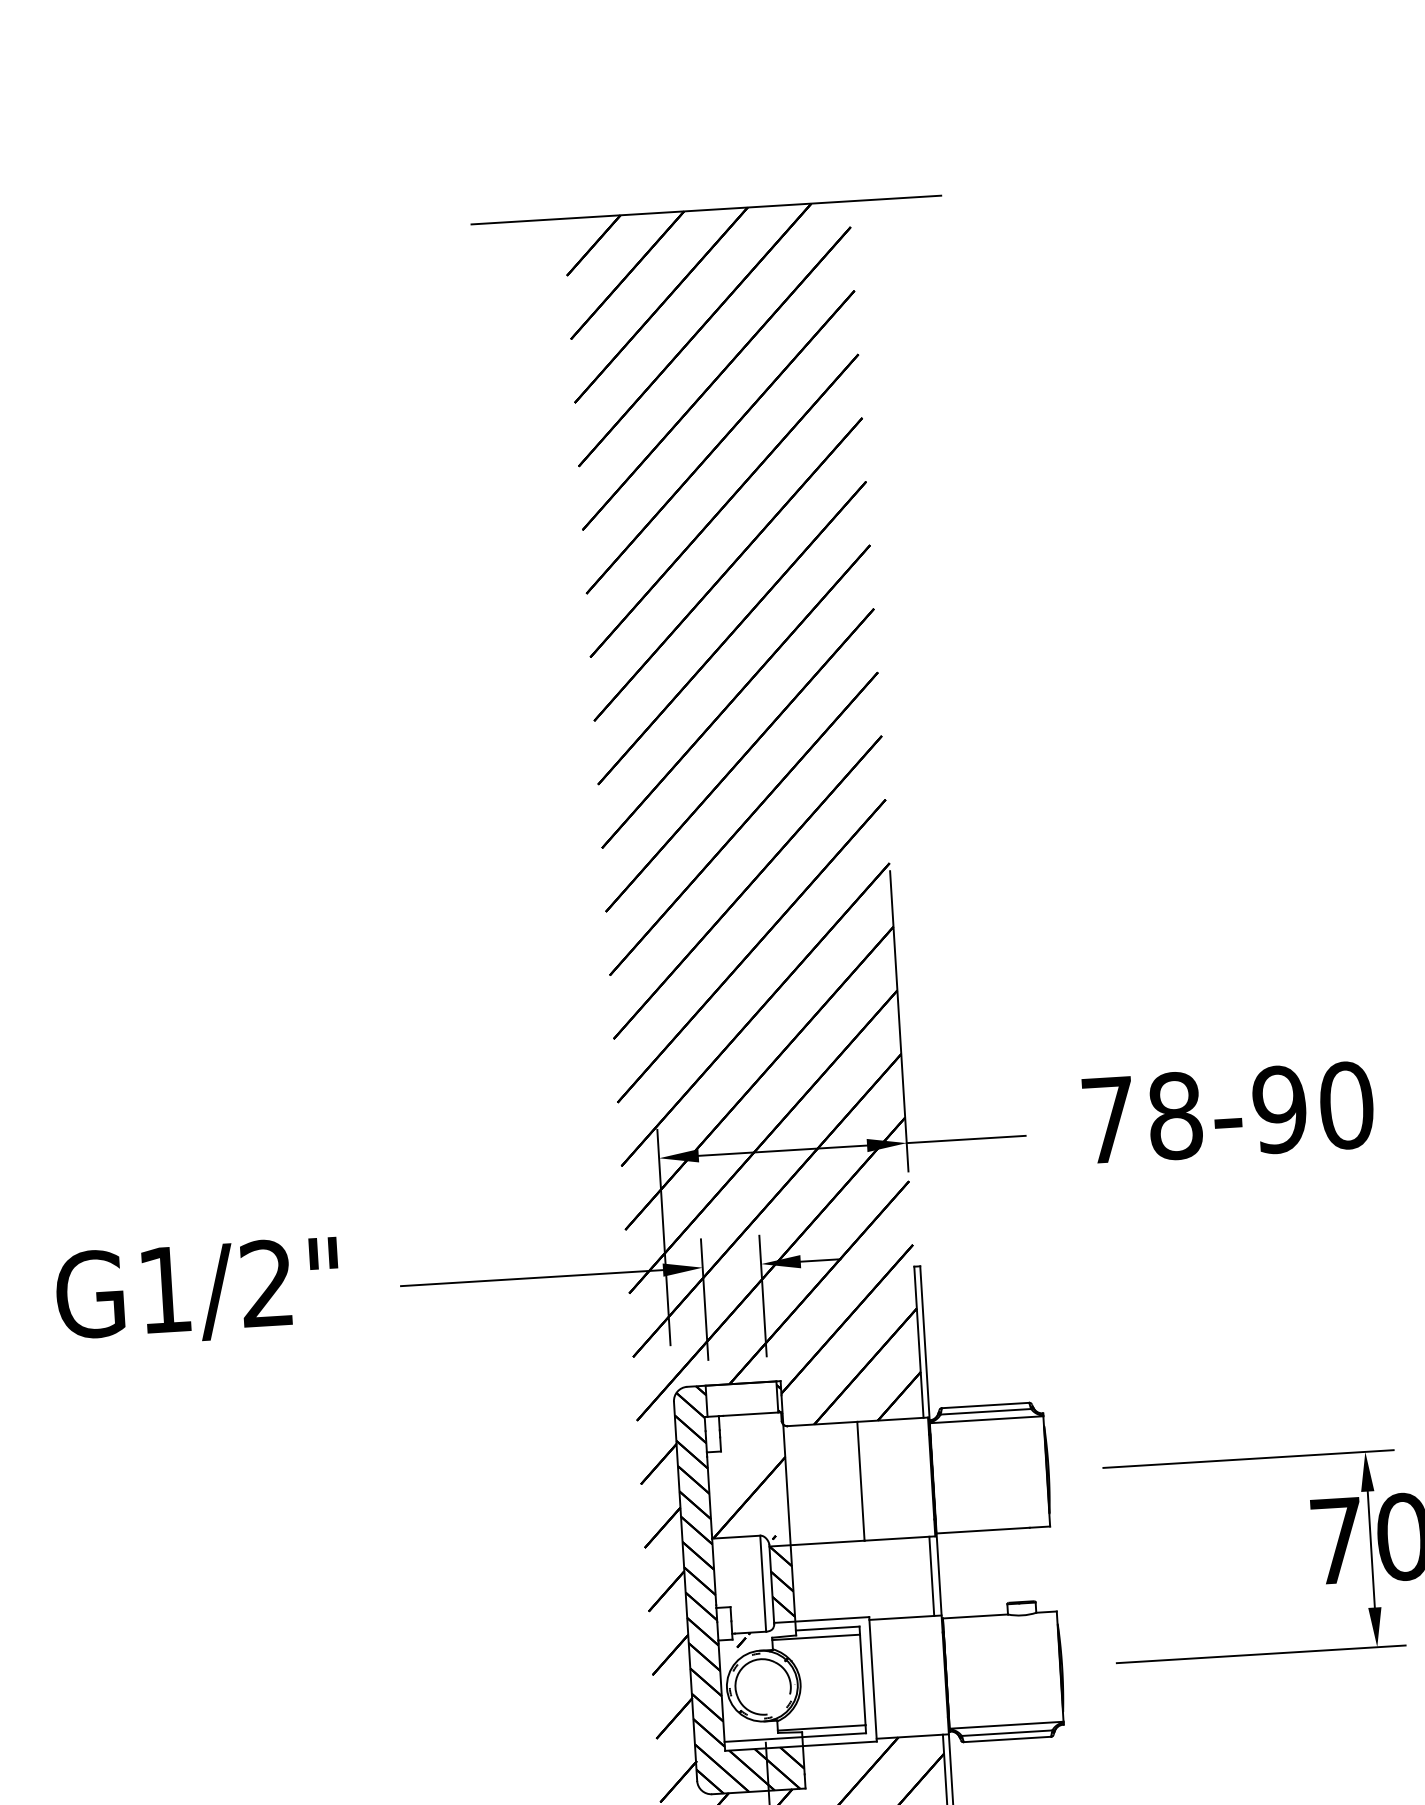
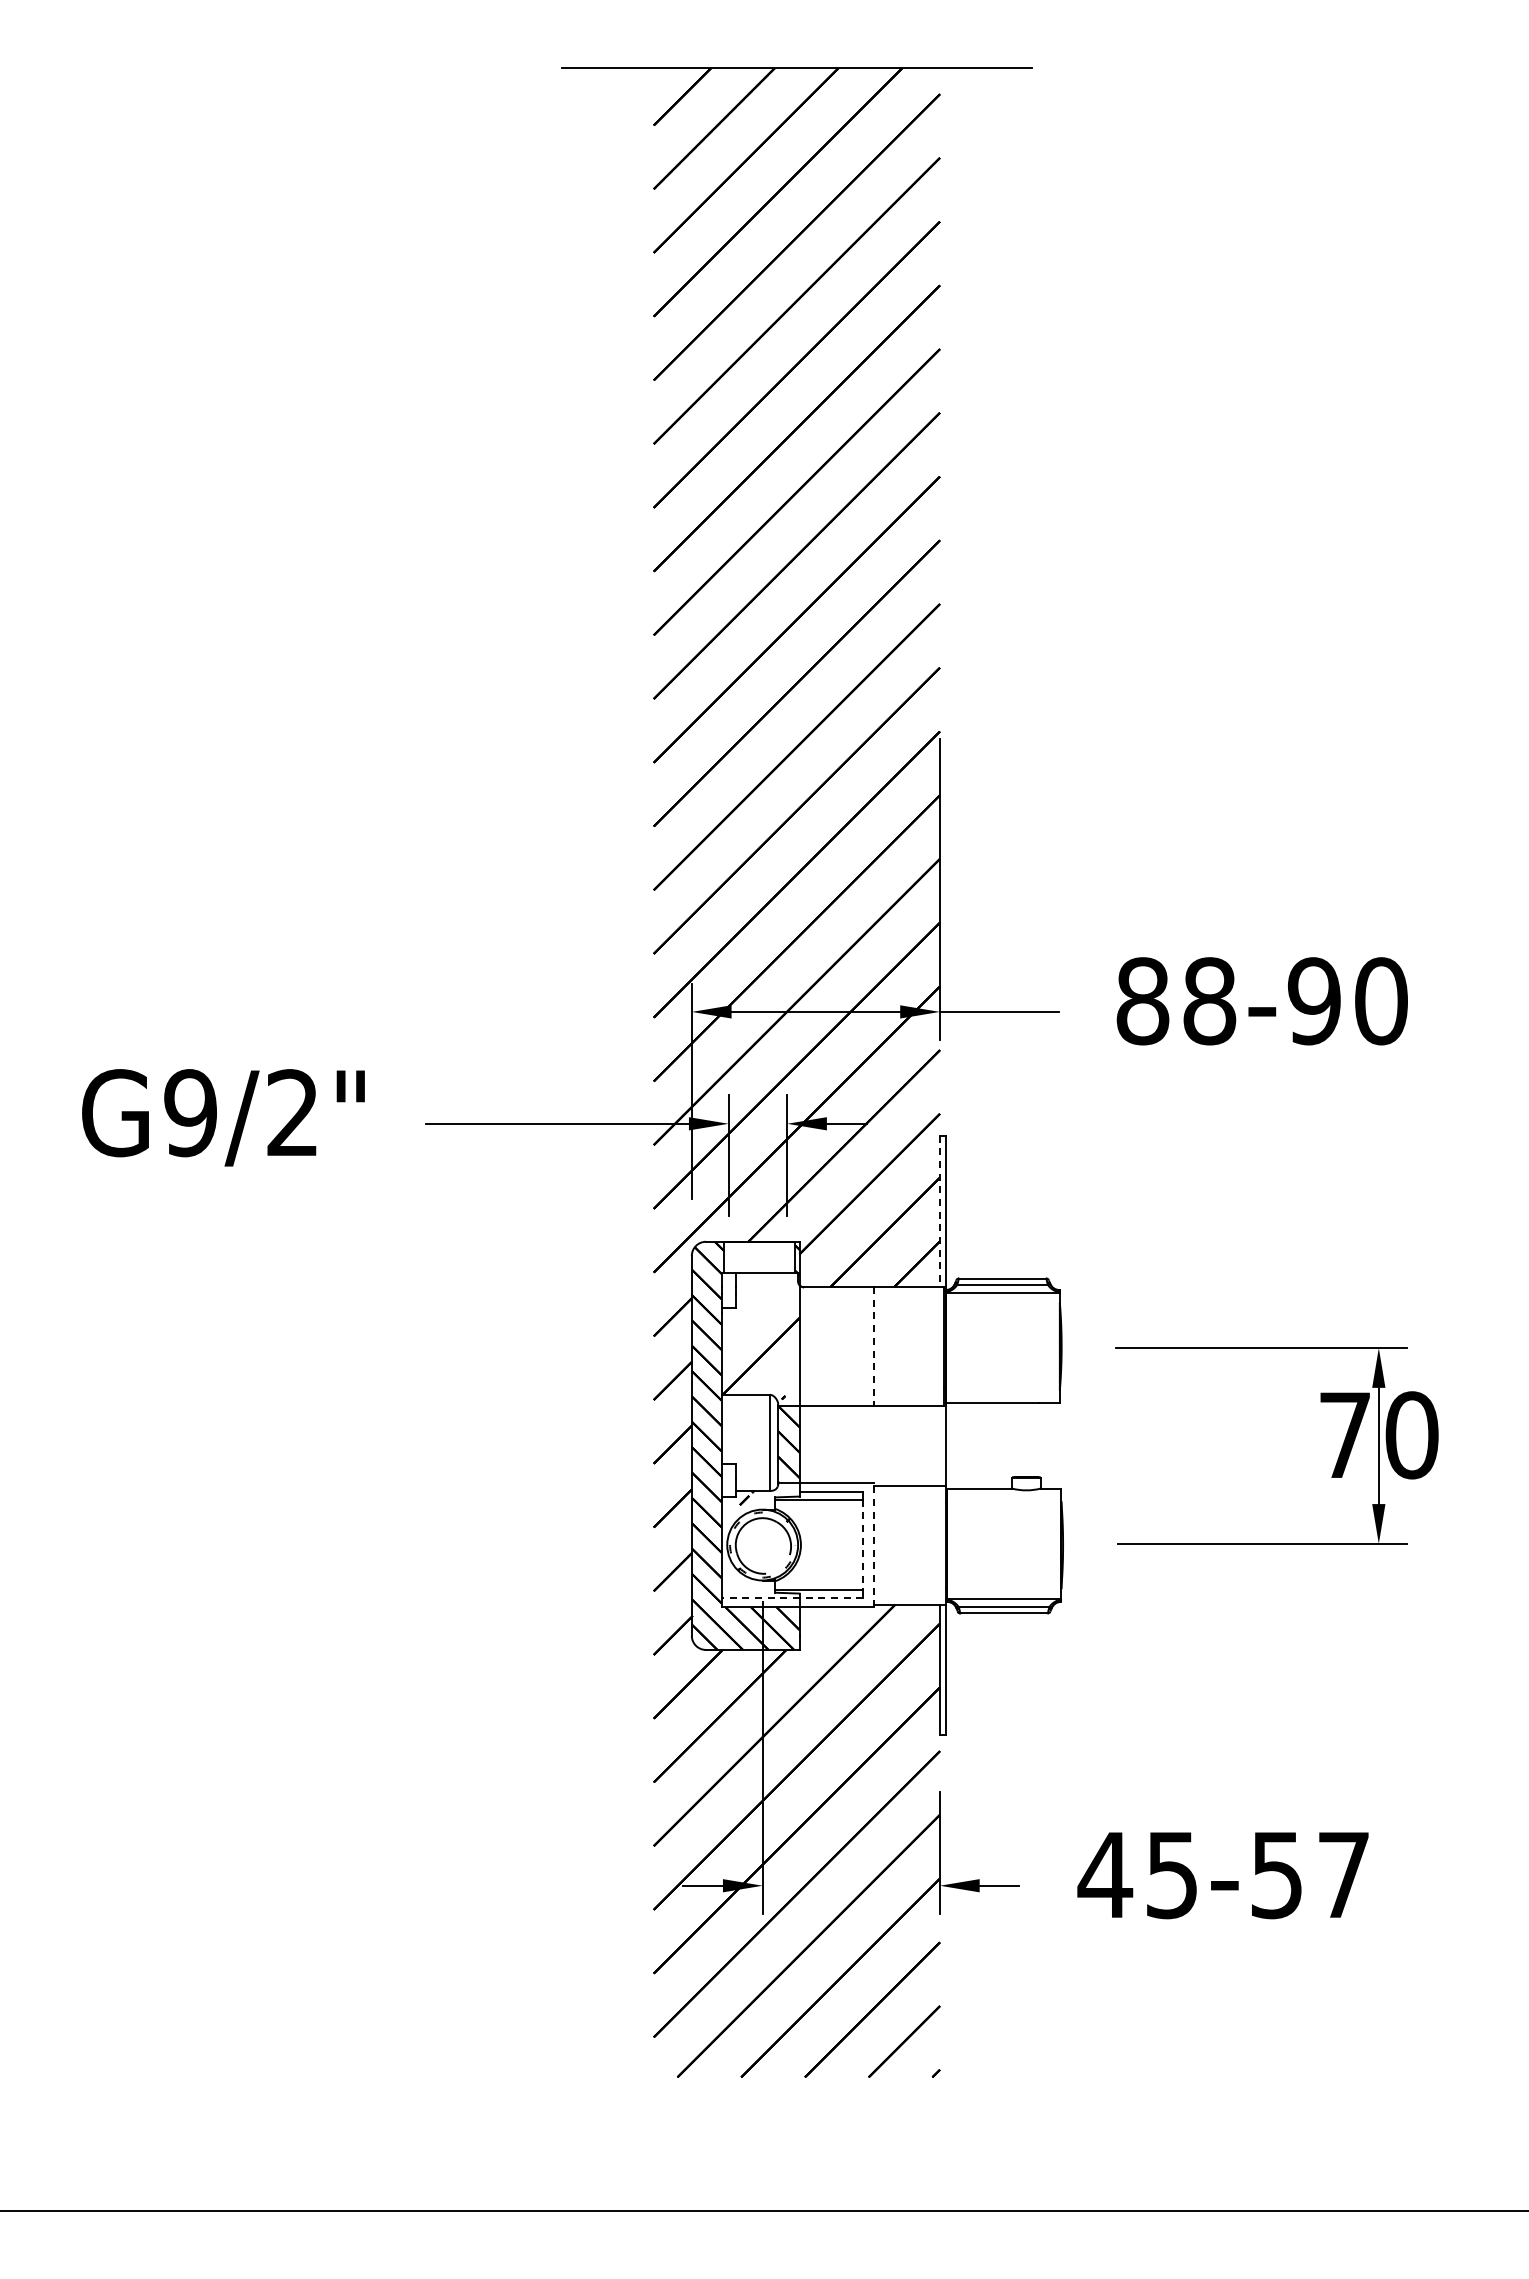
text: (1108, 1120) -> (1142, 1001), 78-90 -> 88-90
text: (164, 1290) -> (190, 1113), G1/2" -> G9/2"
line: (918, 1342) -> (939, 1211), solid -> dashed
line: (860, 1481) -> (873, 1346), solid -> dashed
line: (931, 1575) -> (938, 1445), removed
line: (872, 1678) -> (873, 1544), solid -> dashed
line: (863, 1680) -> (863, 1545), solid -> dashed
line: (795, 1737) -> (792, 1598), solid -> dashed

